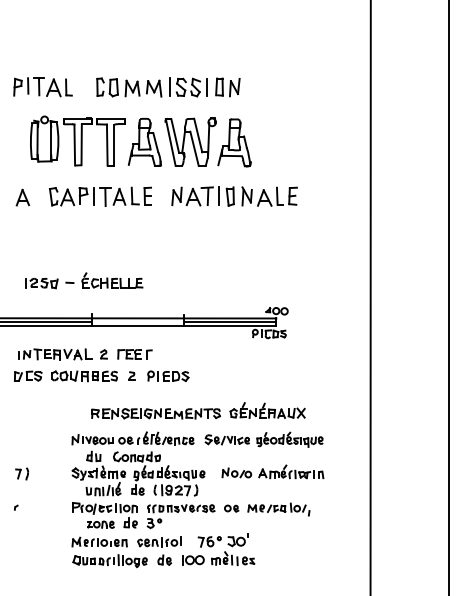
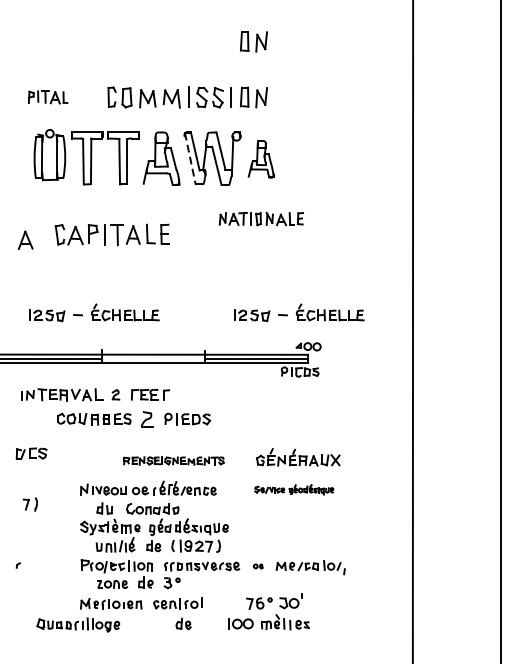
part: (227, 37) -> (253, 41), added
part: (42, 87) -> (47, 97), size x0.6
line: (170, 142) -> (190, 158), solid -> dashed
part: (234, 142) -> (261, 158), size x0.7
part: (100, 196) -> (112, 234), moved
part: (234, 196) -> (261, 218), size x0.6
part: (22, 197) -> (25, 240), moved
part: (268, 280) -> (299, 312), added
part: (28, 375) -> (31, 452), moved
part: (131, 375) -> (146, 418), size x1.6
part: (155, 413) -> (173, 460), size x0.7
part: (263, 439) -> (293, 489), size x0.6
part: (272, 471) -> (303, 525), removed
part: (21, 473) -> (29, 504), moved
part: (231, 508) -> (258, 566), size x0.6
part: (218, 549) -> (269, 612), moved
part: (109, 561) -> (77, 625), moved

